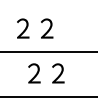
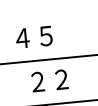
text: (34, 28) -> (33, 37), ２２ -> ４５

